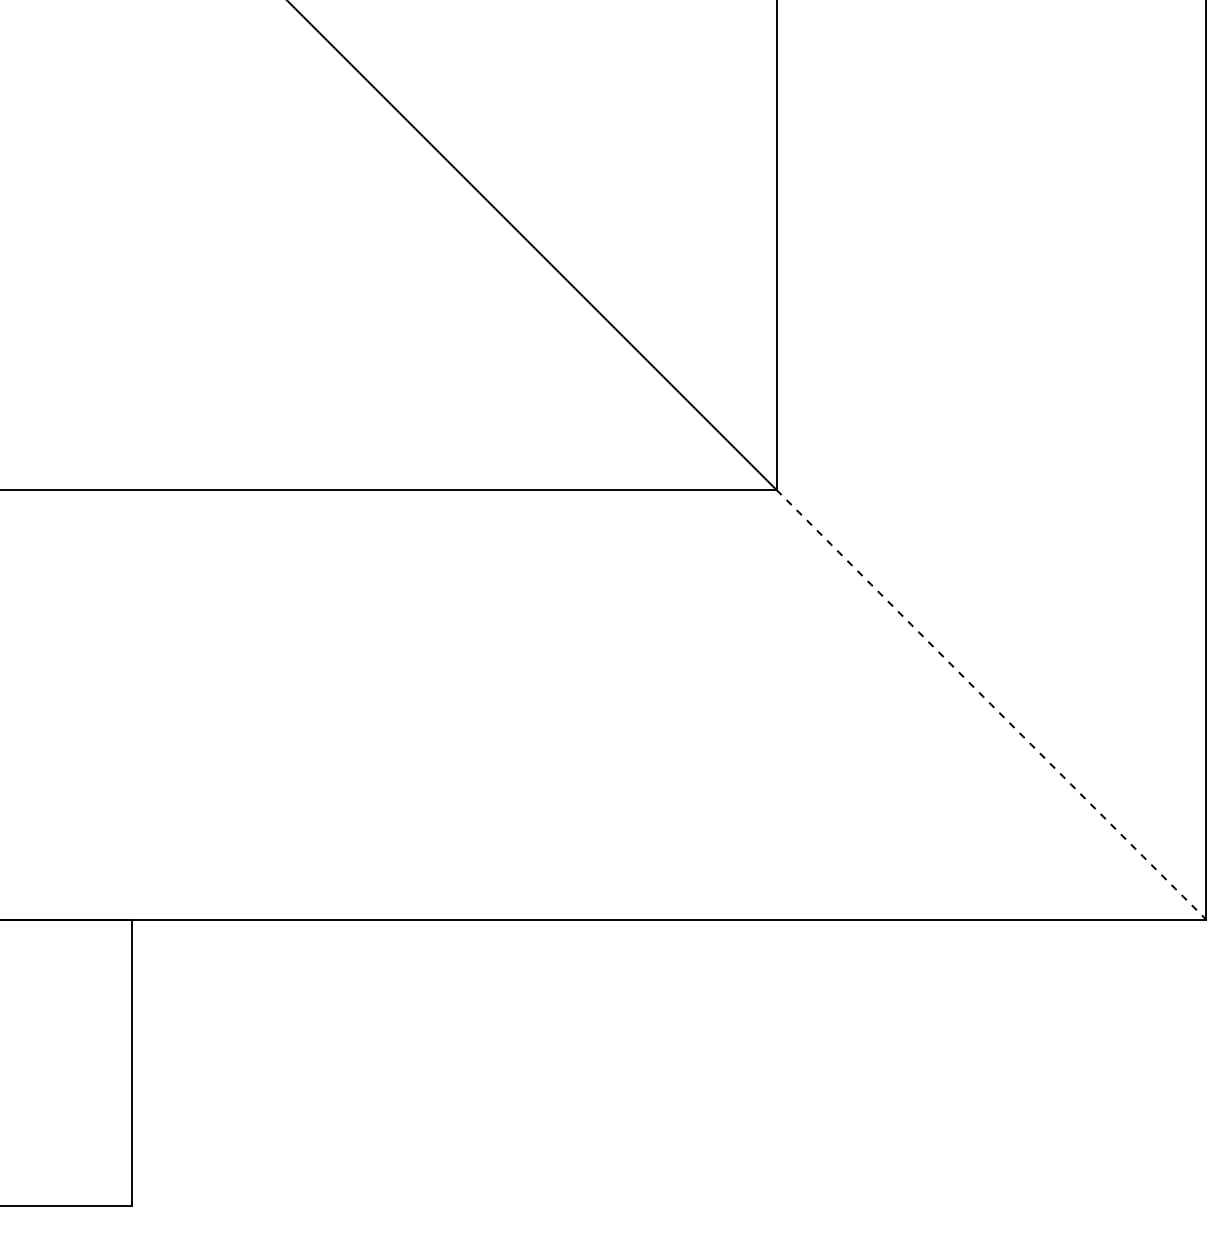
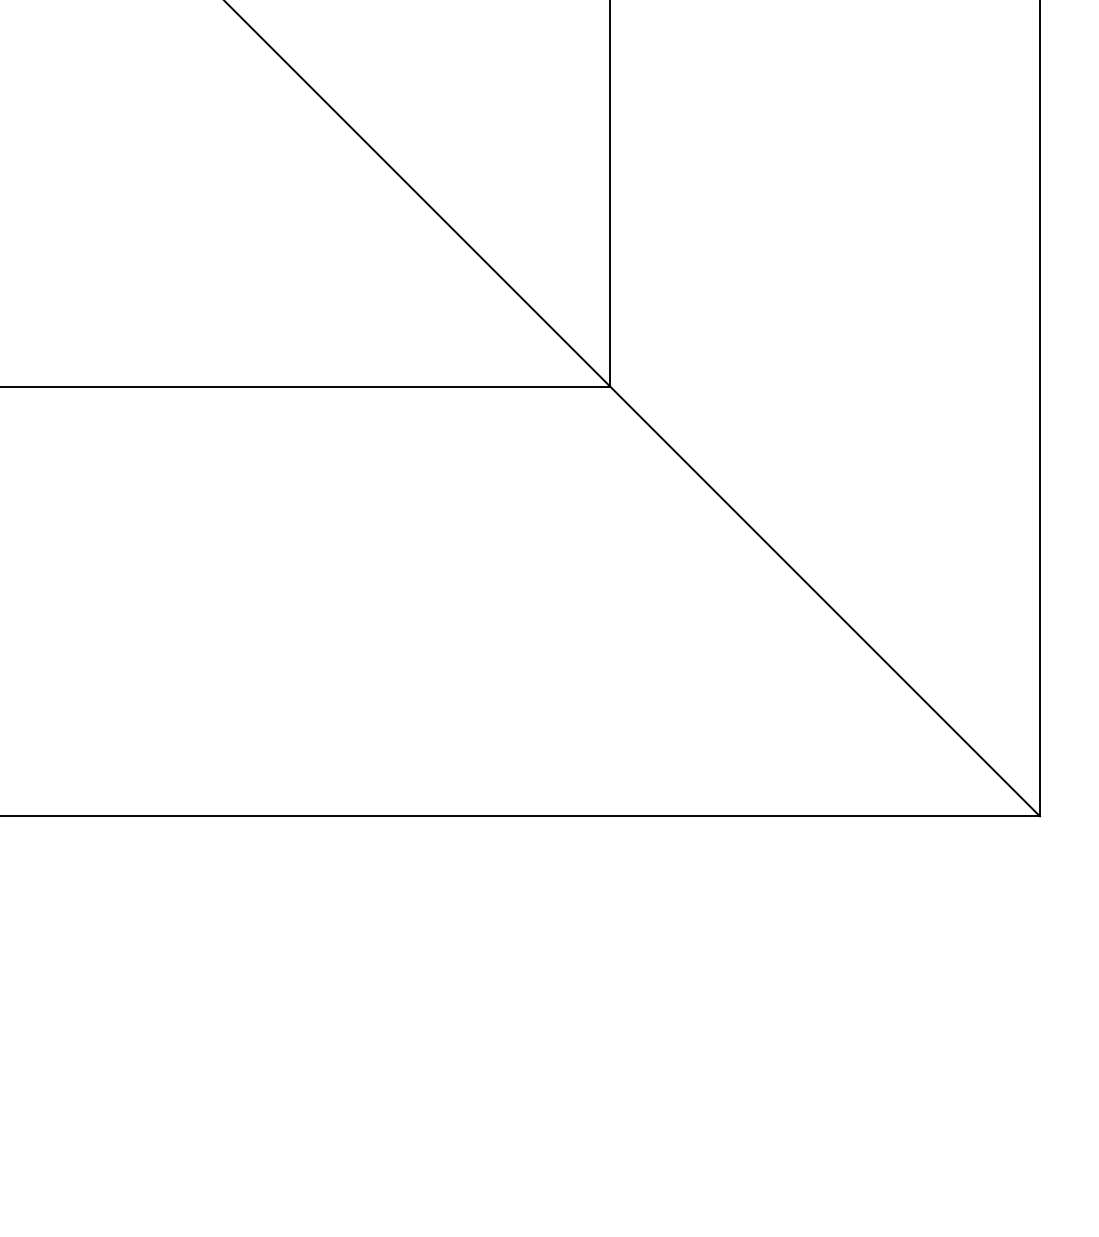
line: (991, 704) -> (825, 601), dashed -> solid

